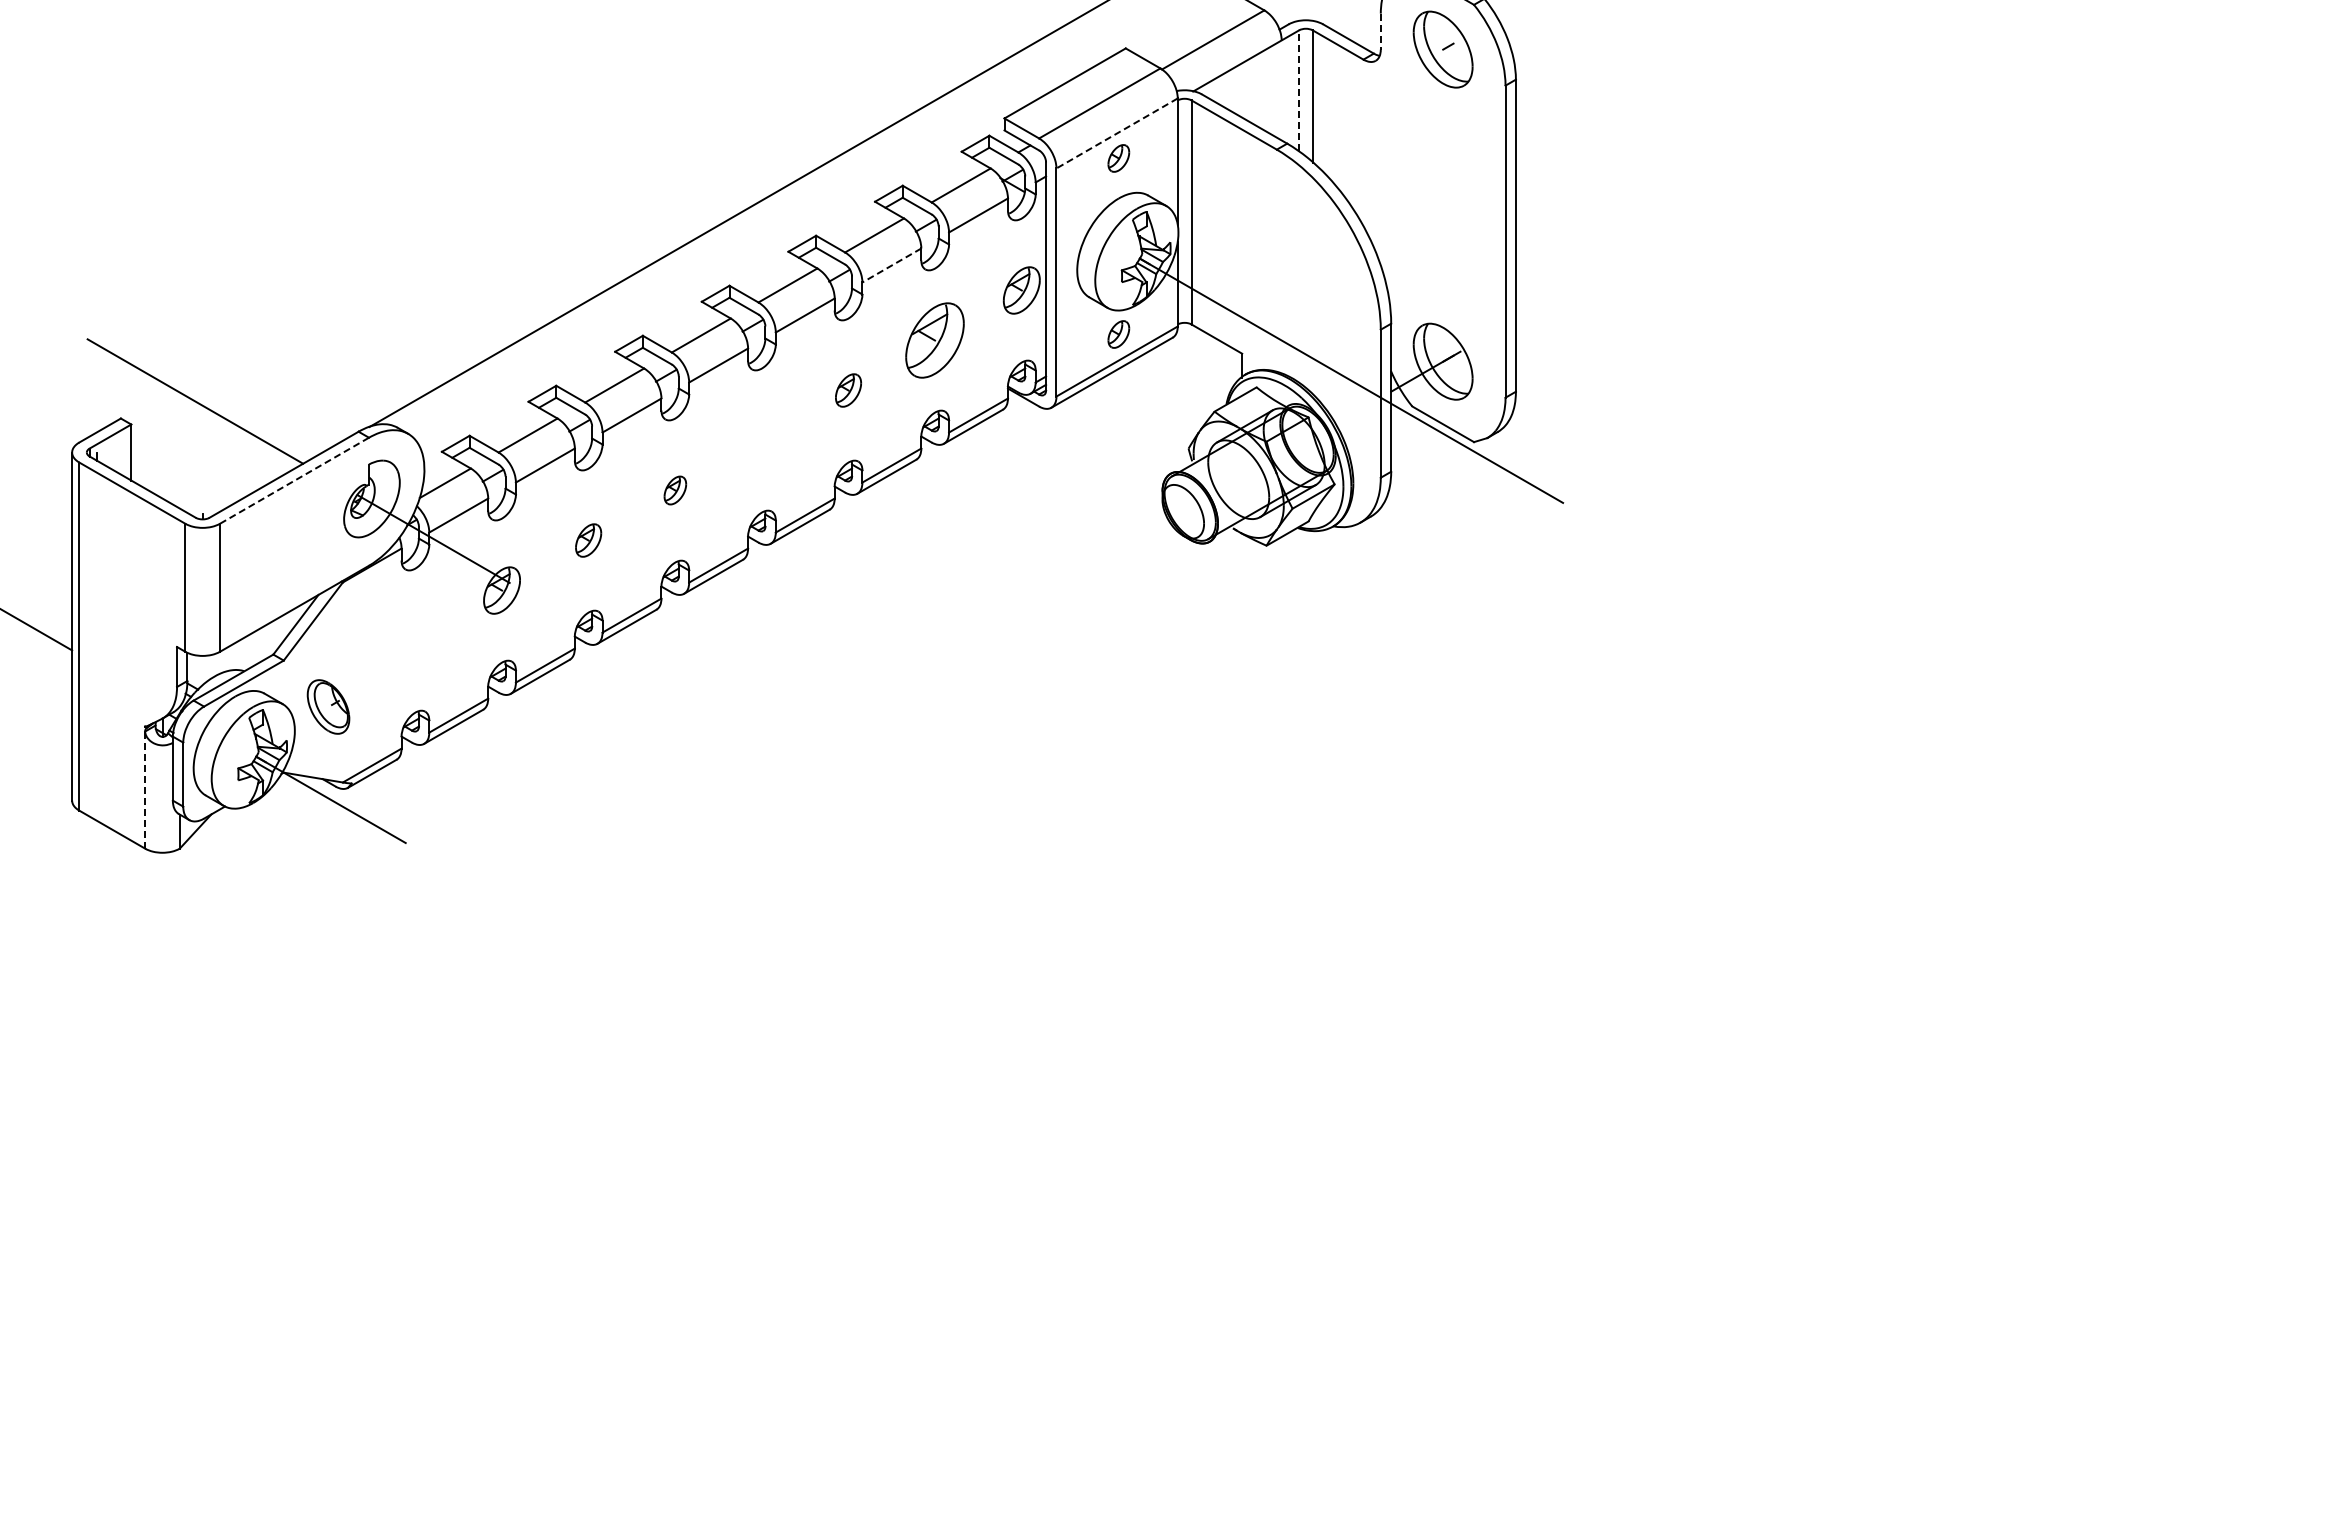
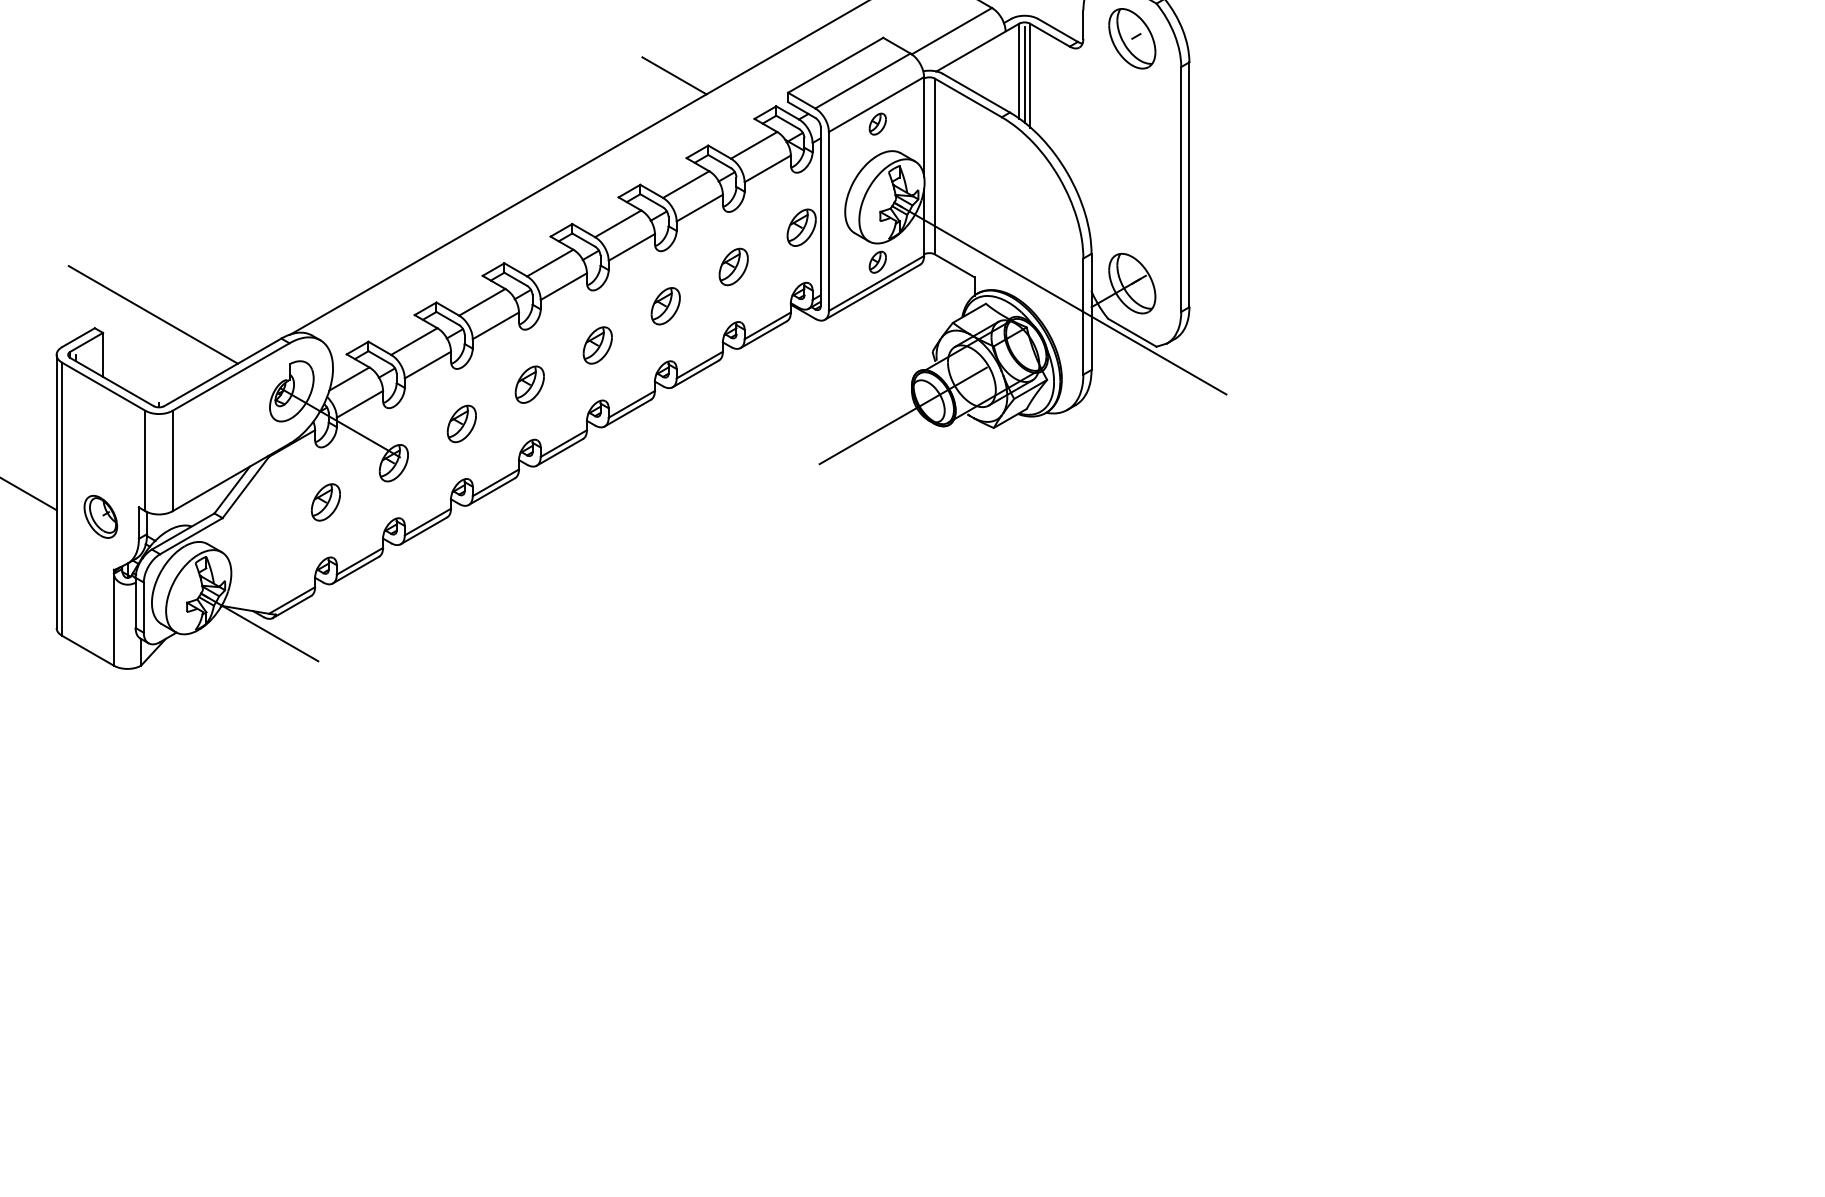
line: (1380, 32) -> (1083, 25), dashed -> solid
line: (1299, 90) -> (1019, 70), dashed -> solid
line: (1305, 95) -> (1024, 74), added
line: (859, 96) -> (674, 75), added
line: (1116, 133) -> (876, 104), dashed -> solid
line: (891, 265) -> (699, 208), dashed -> solid
part: (935, 340) -> (734, 267), size x0.62
part: (848, 390) -> (665, 306), size x1.43
part: (761, 440) -> (597, 345), added
line: (294, 481) -> (231, 377), dashed -> solid
part: (675, 490) -> (530, 384), size x1.67
line: (1150, 529) -> (902, 415), added
part: (588, 540) -> (461, 423), size x1.43
part: (415, 640) -> (326, 502), added
part: (328, 706) -> (100, 516), moved
line: (145, 786) -> (114, 616), dashed -> solid

